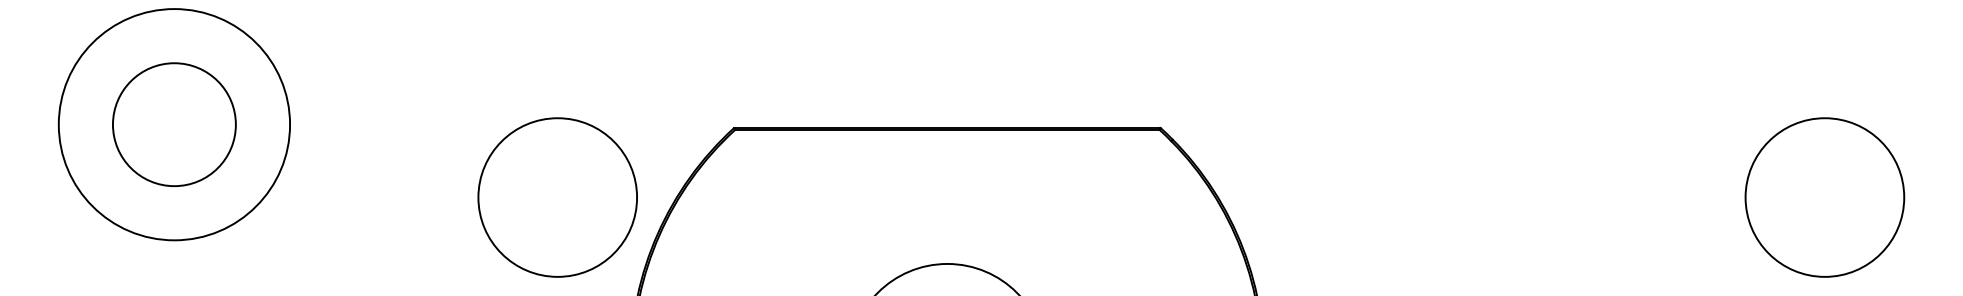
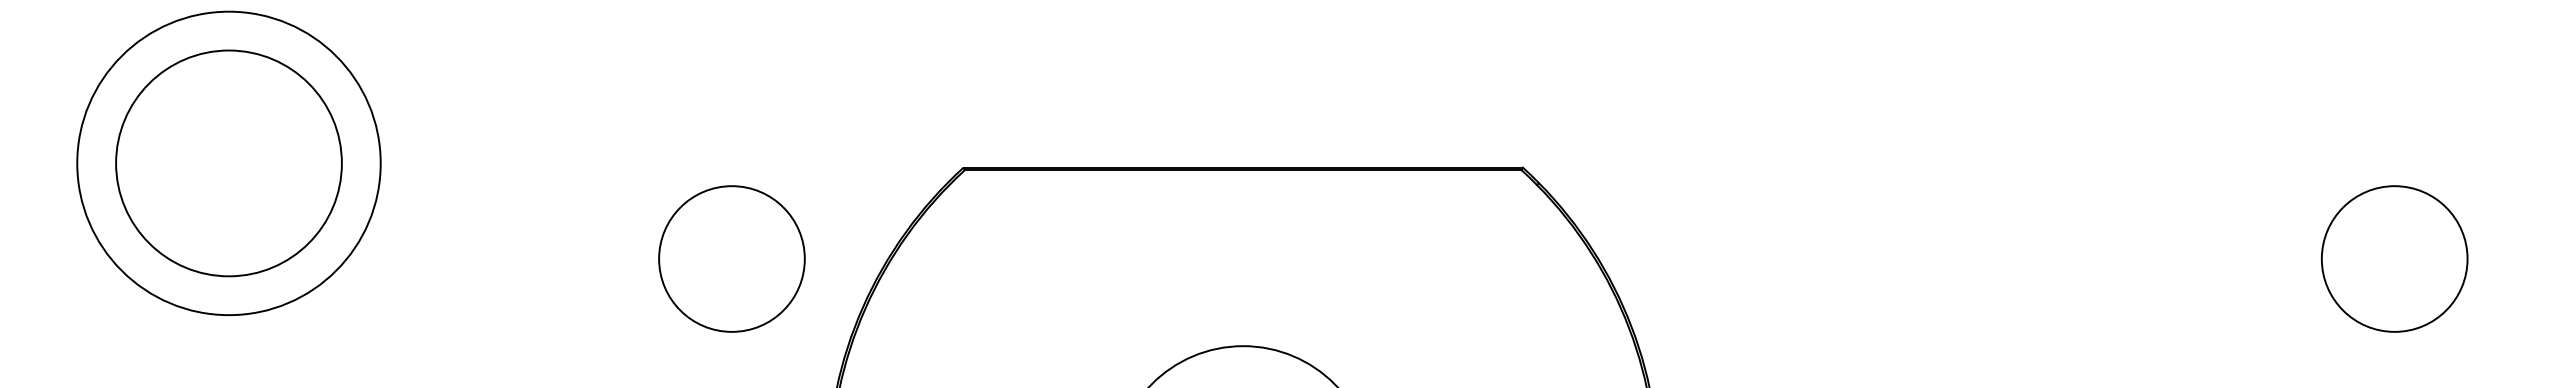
circle: (174, 124) -> (228, 163), size x1.4
circle: (557, 197) -> (731, 258), size x0.7
circle: (1824, 197) -> (2394, 258), size x0.7

